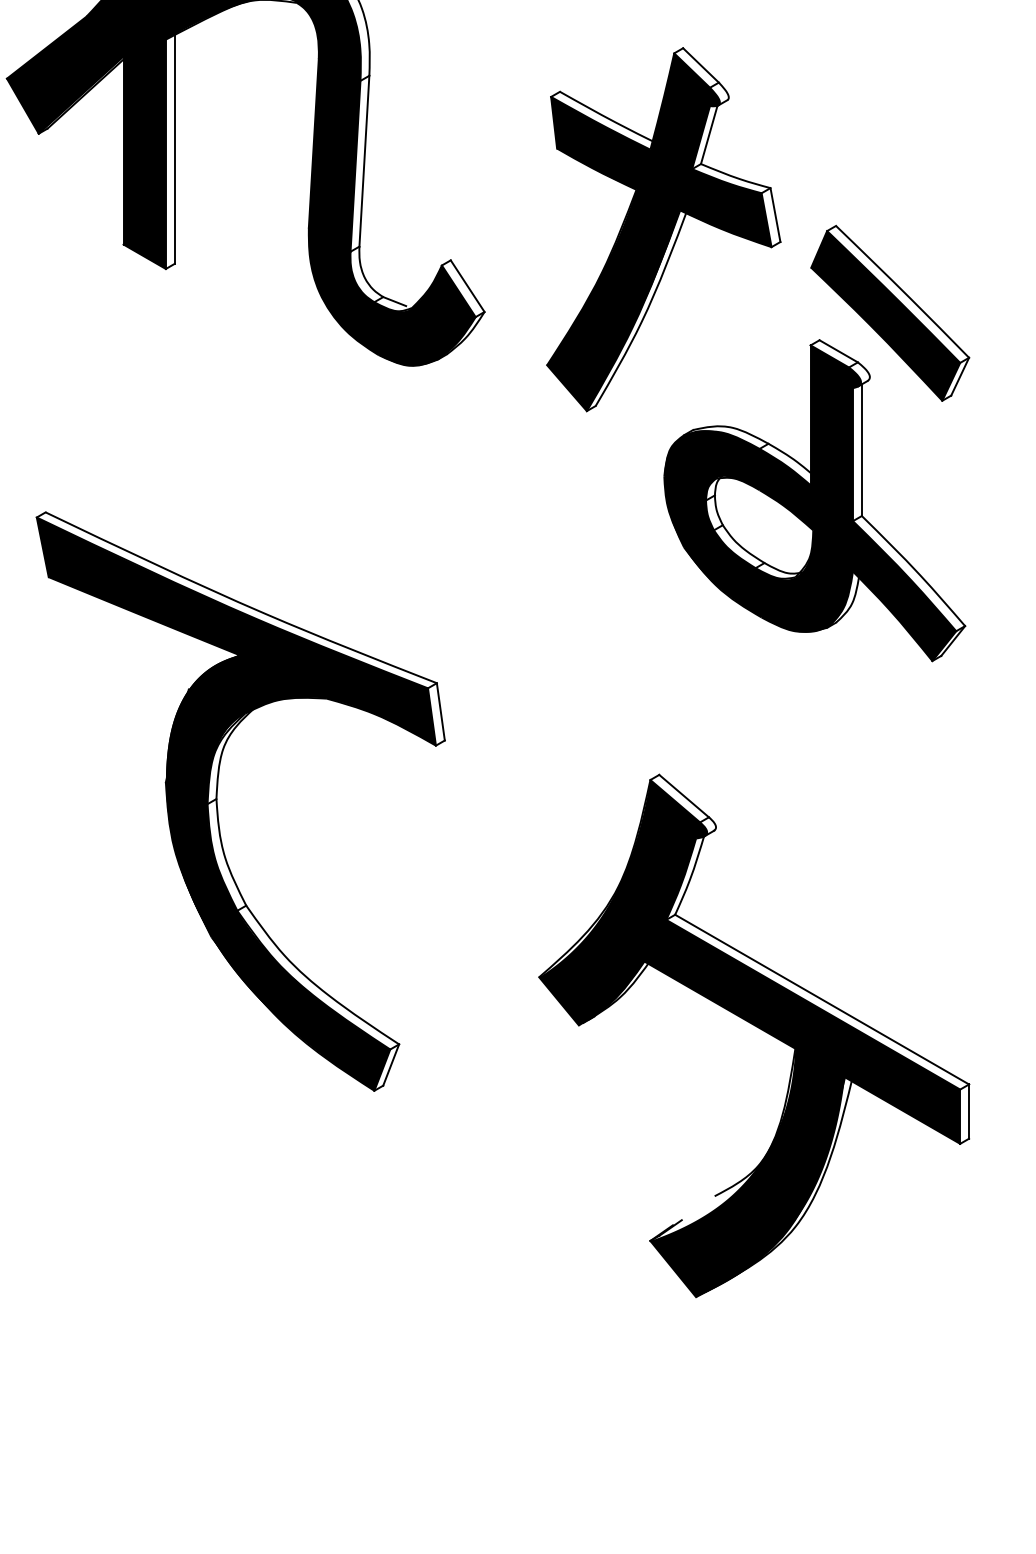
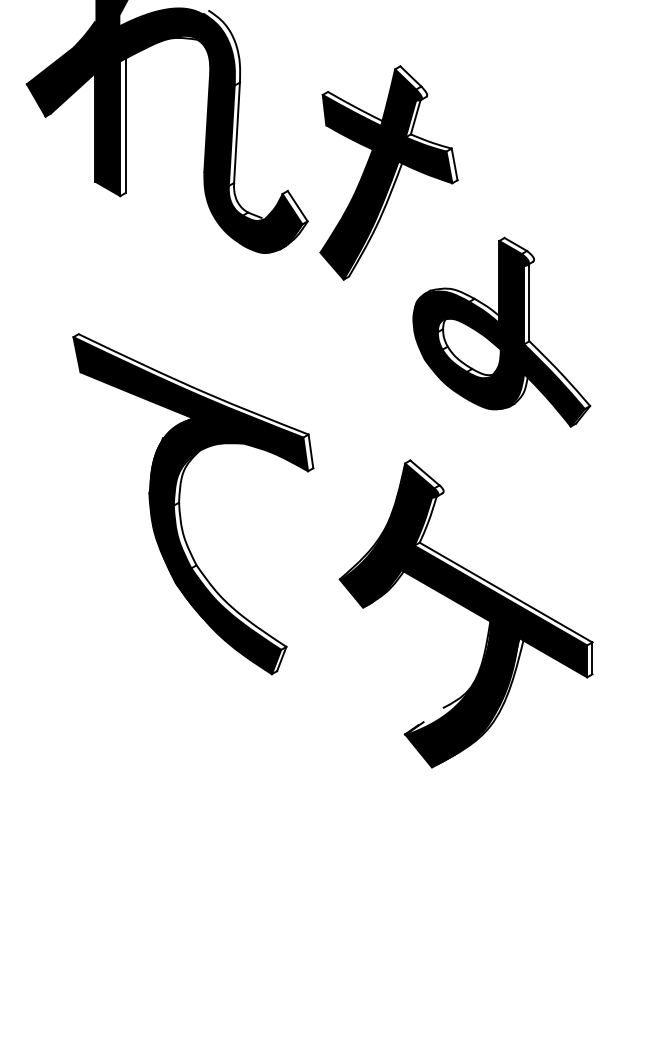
part: (662, 228) -> (388, 172), moved
part: (889, 312) -> (545, 221), removed
part: (218, 802) -> (180, 504), moved
part: (753, 1035) -> (465, 613), moved

